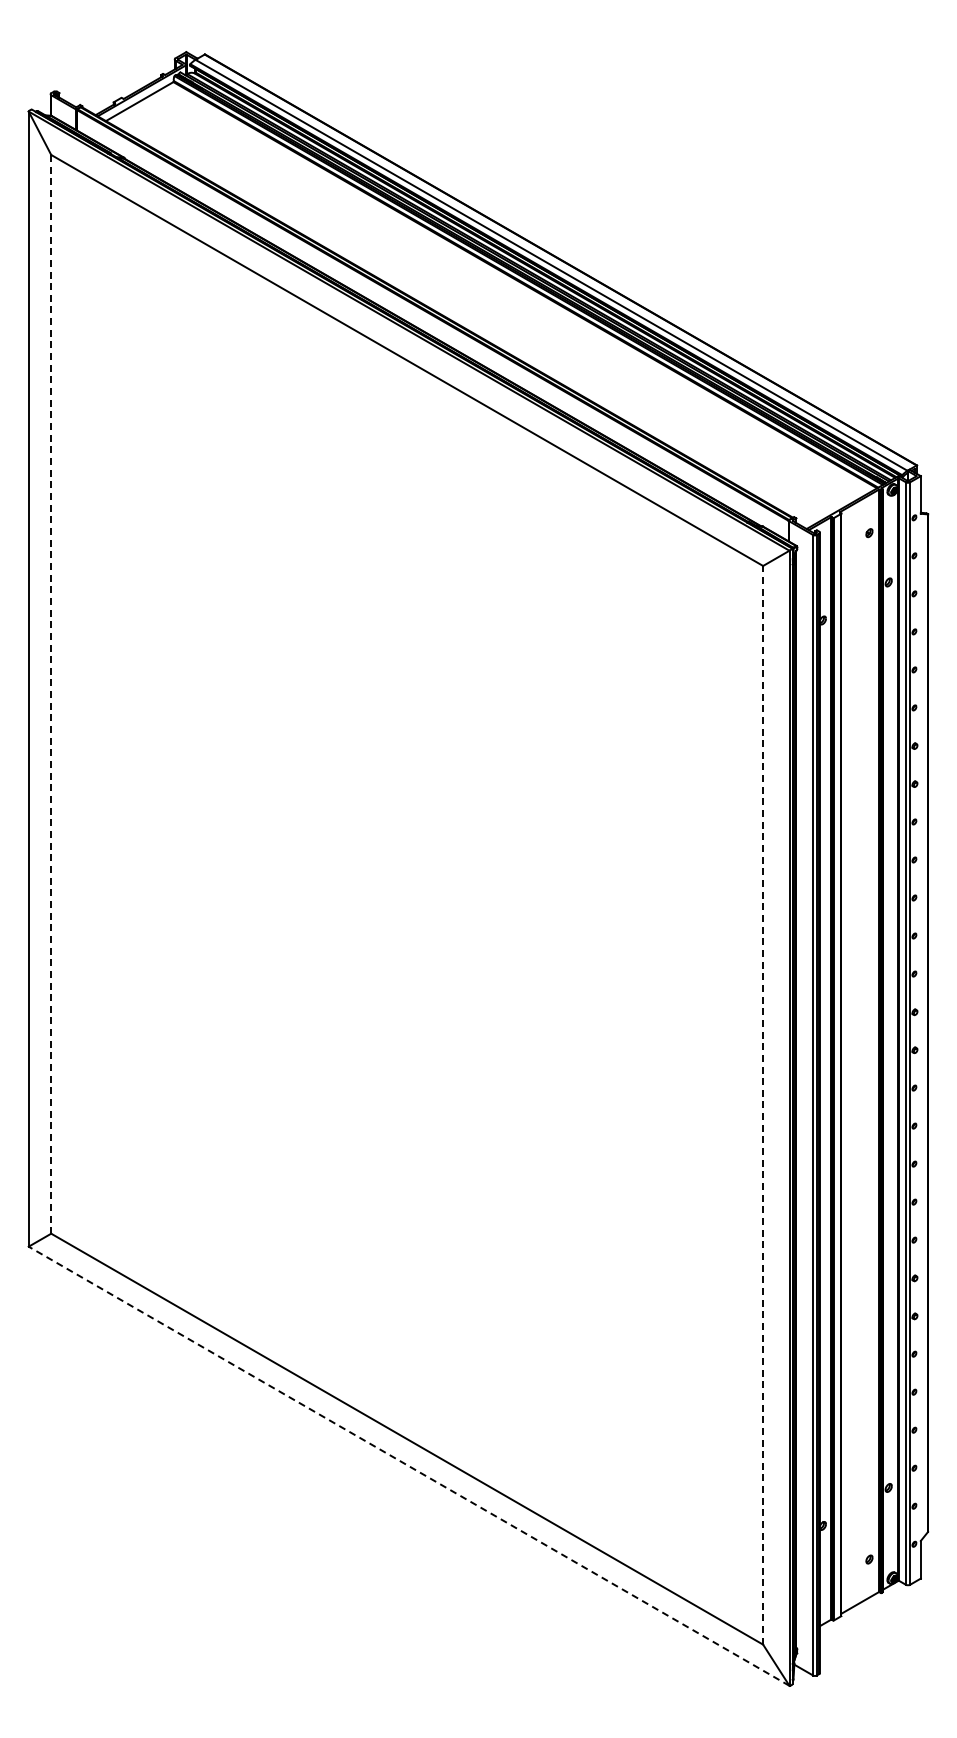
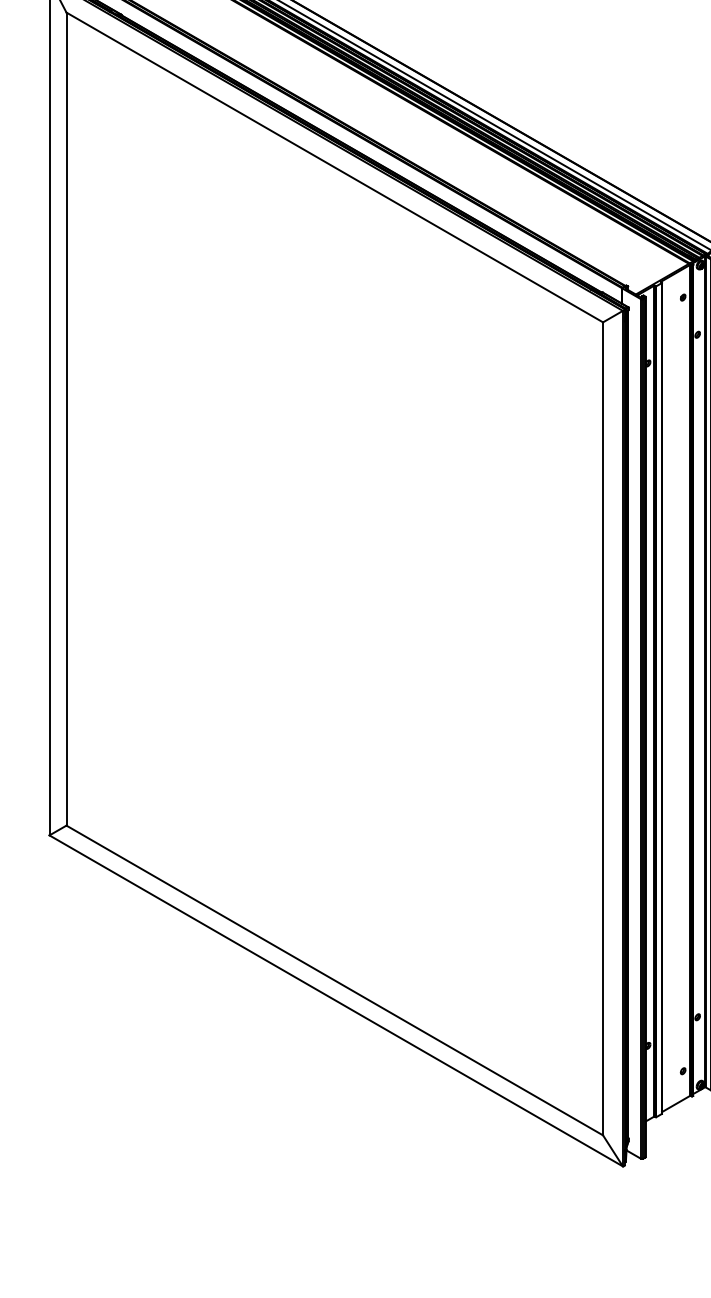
line: (51, 694) -> (66, 419), dashed -> solid
line: (763, 1104) -> (603, 728), dashed -> solid
line: (408, 1466) -> (335, 1001), dashed -> solid

